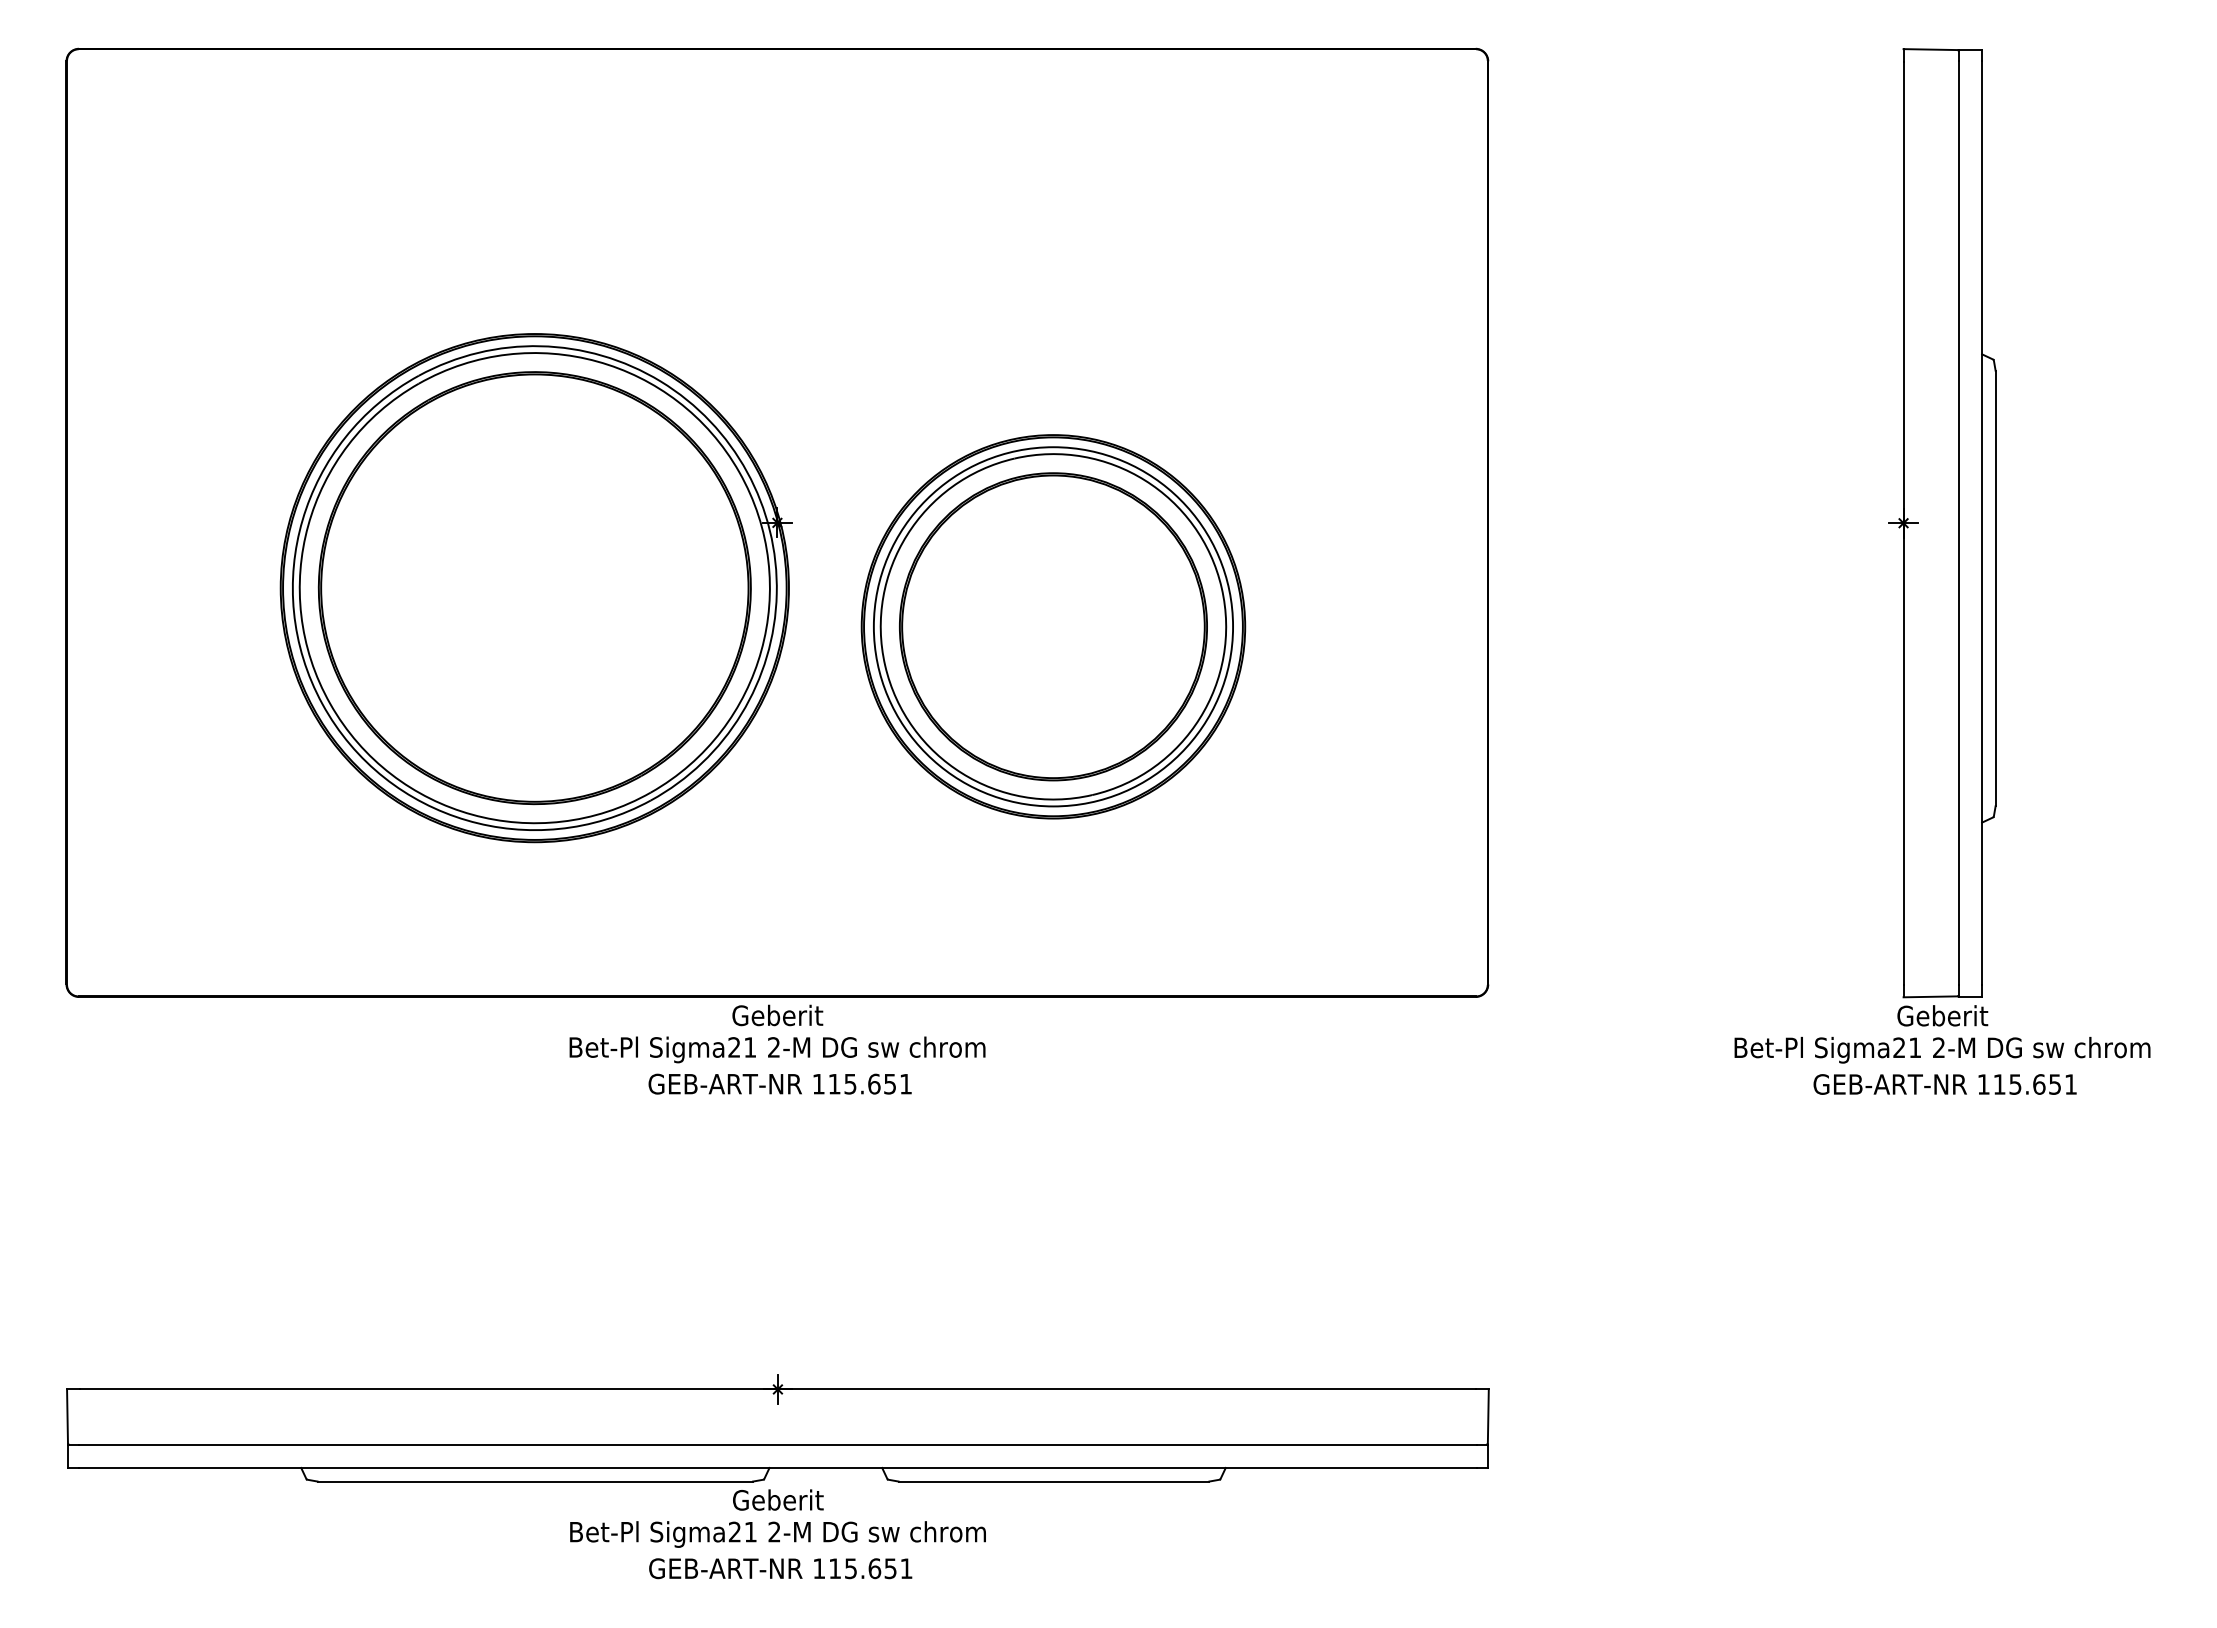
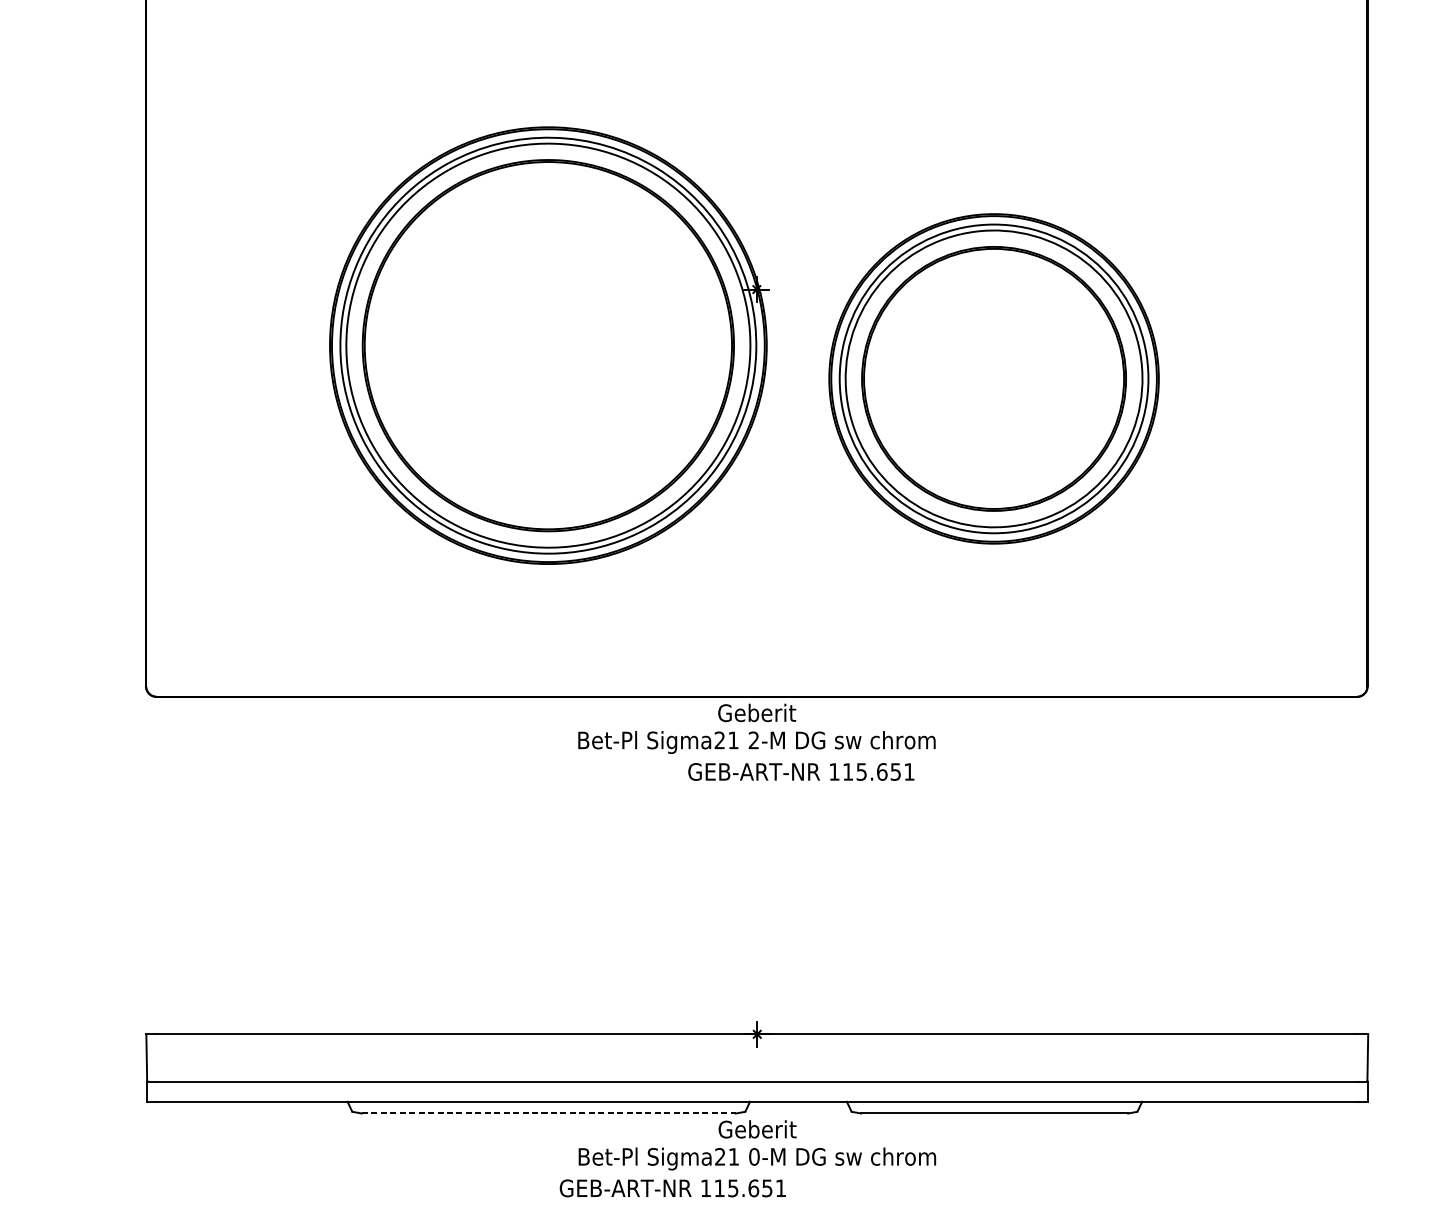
text: (779, 1083) -> (800, 771), moved
line: (535, 1481) -> (548, 1113), solid -> dashed
text: (774, 1531) -> (754, 1156), 2-M -> 0-M
text: (780, 1568) -> (672, 1188), moved

